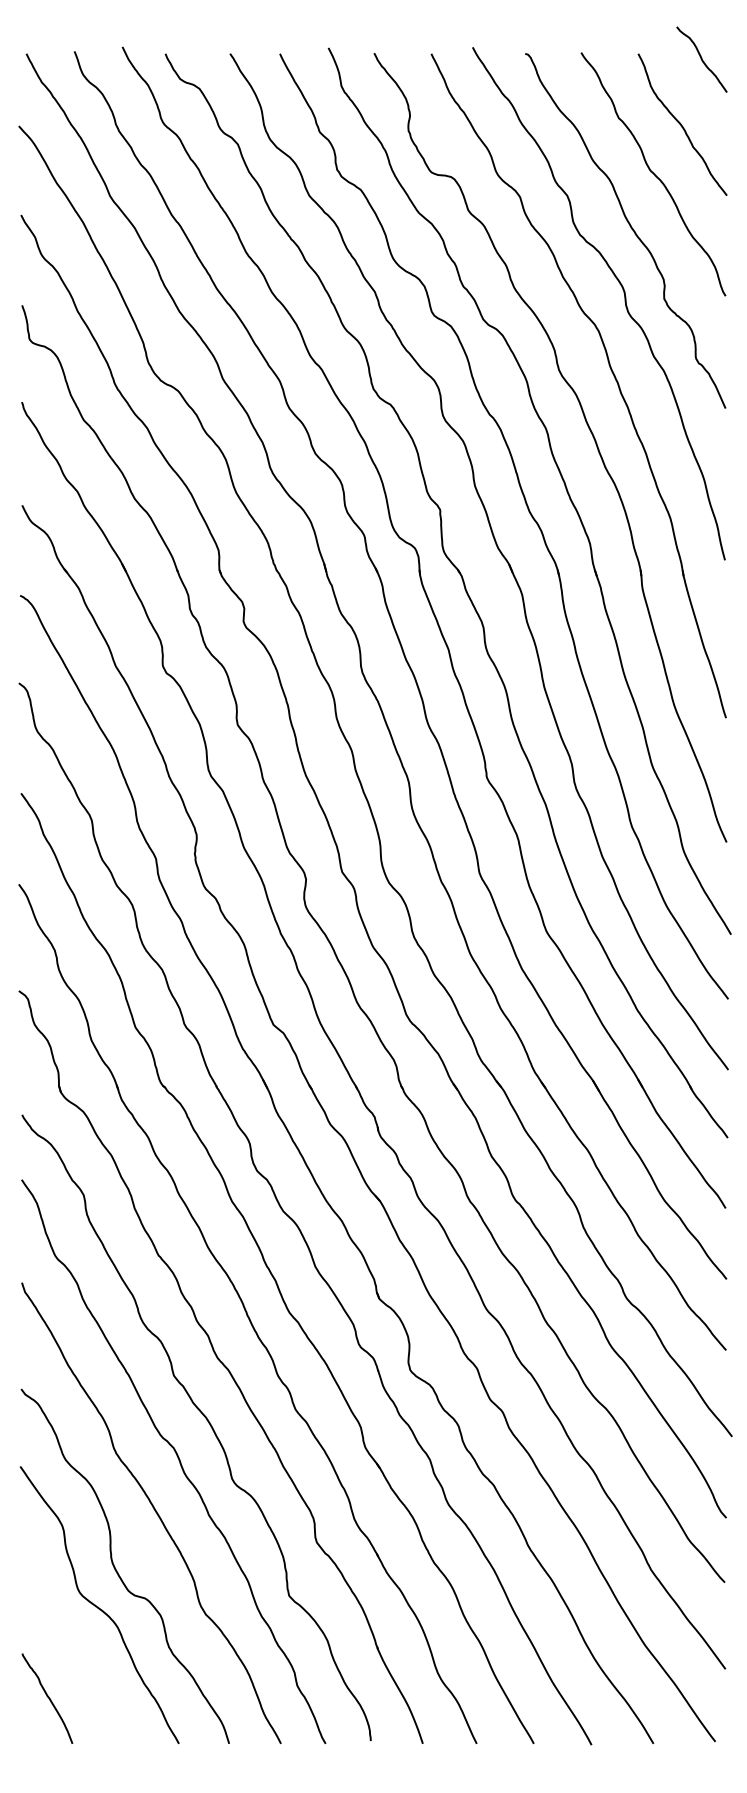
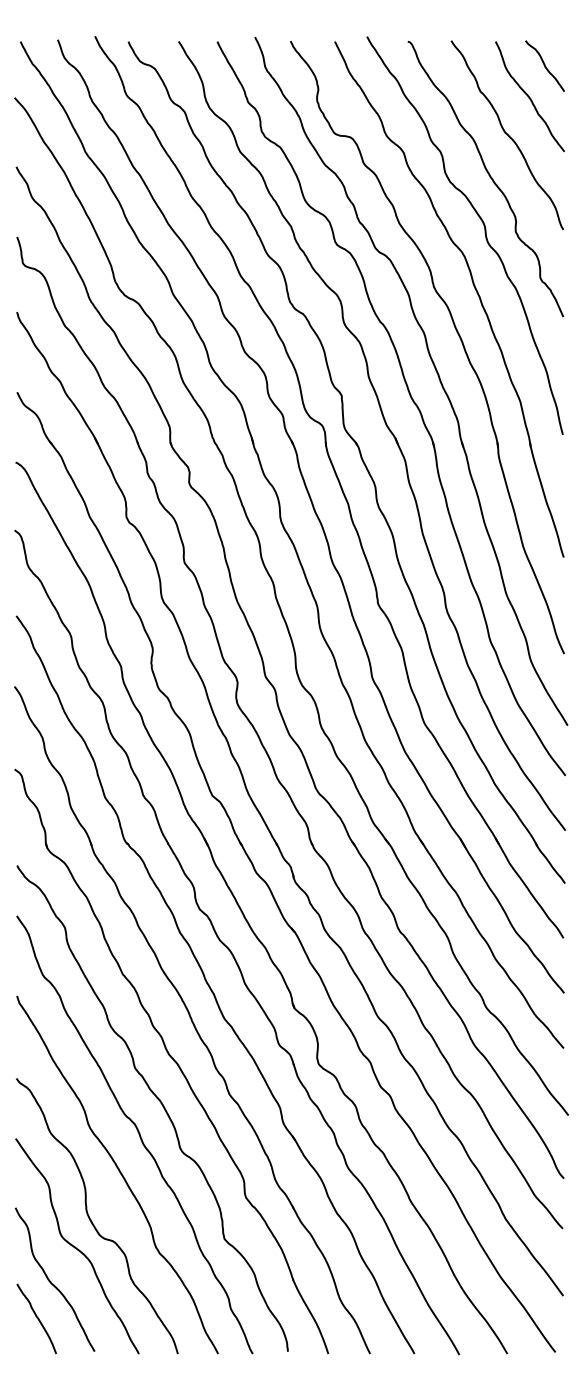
curve: (701, 58) -> (544, 65), moved
curve: (66, 1650) -> (51, 1281), added

